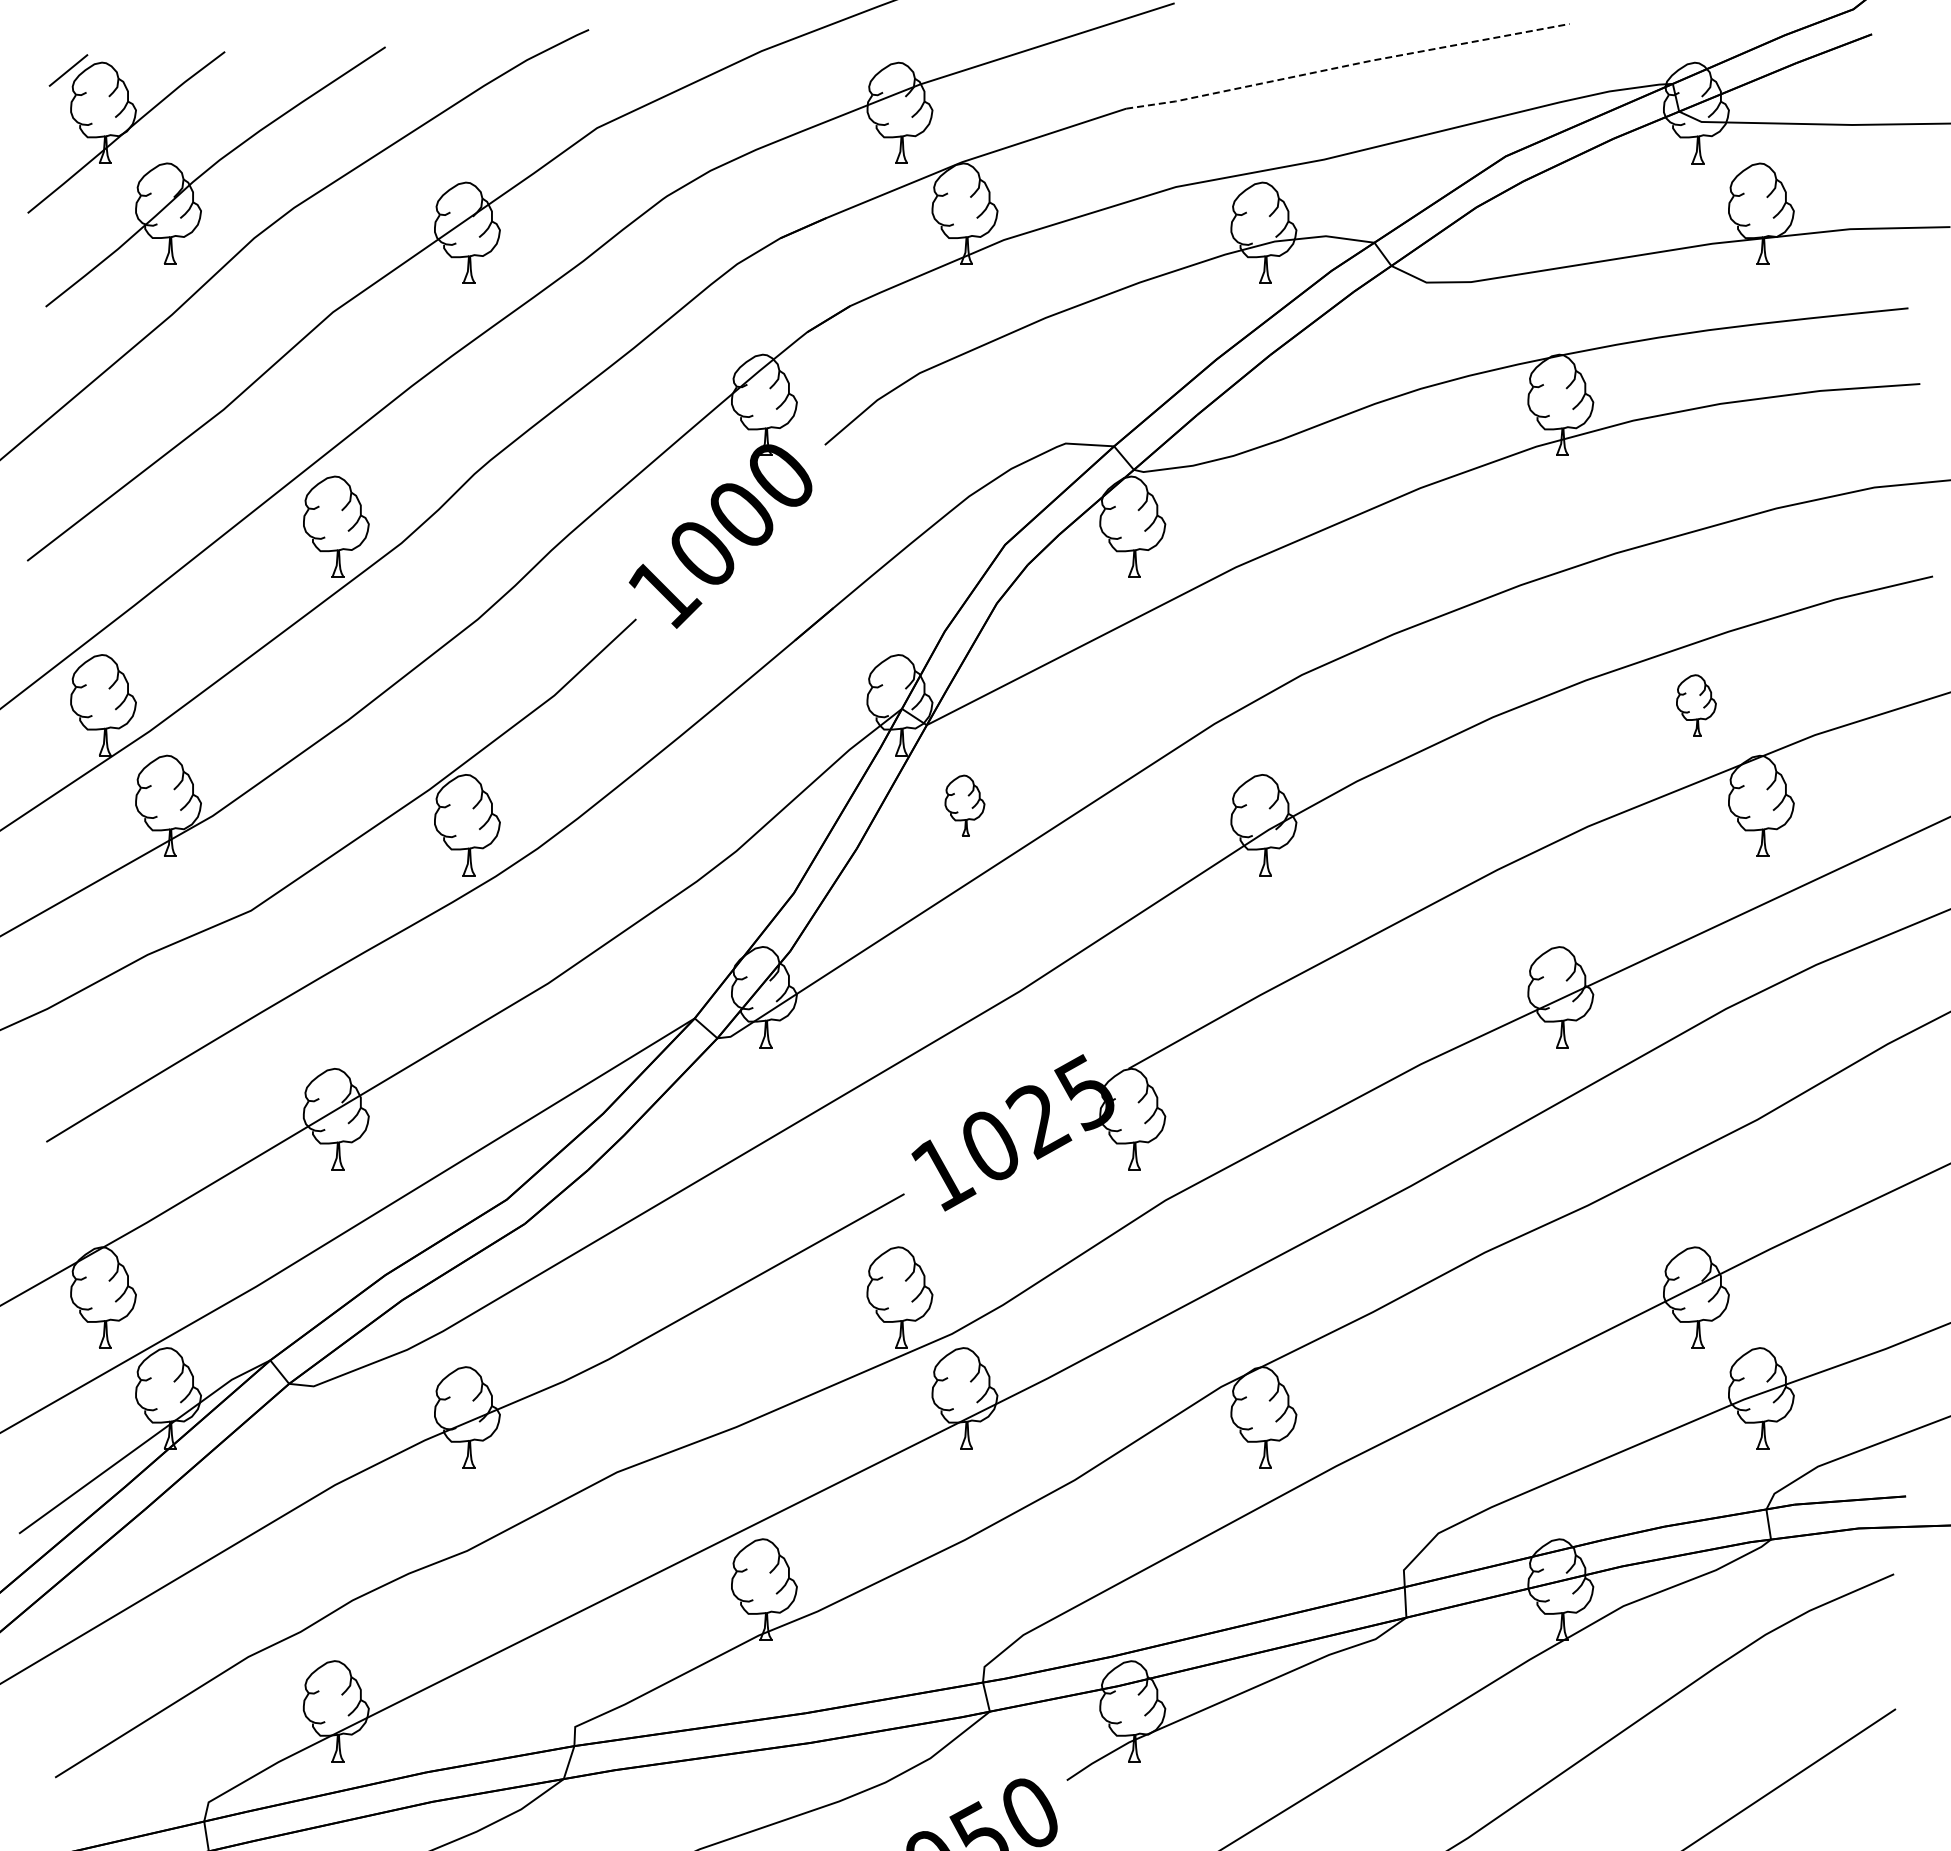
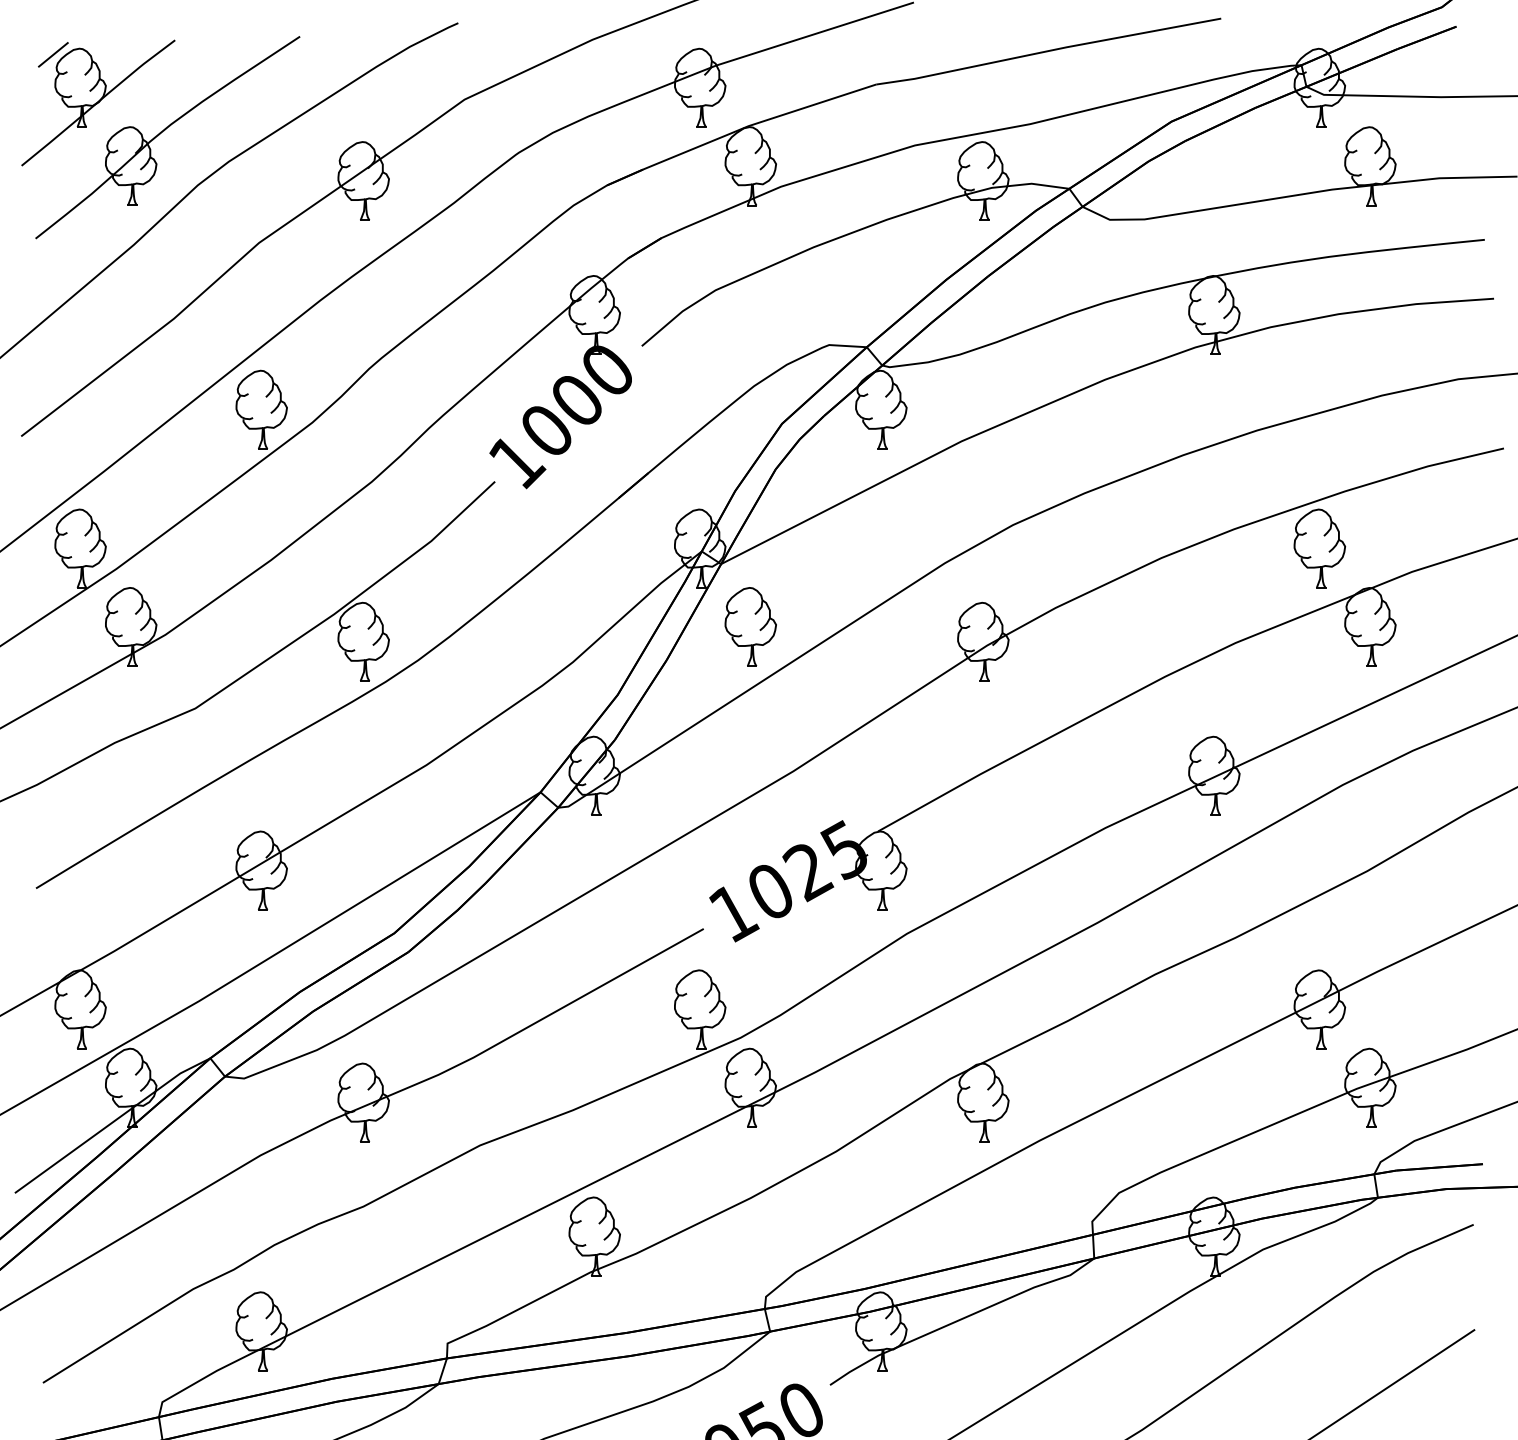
line: (1347, 65) -> (1048, 50), dashed -> solid
part: (1696, 705) -> (1319, 548), size x1.67
part: (964, 805) -> (750, 626), size x1.67

